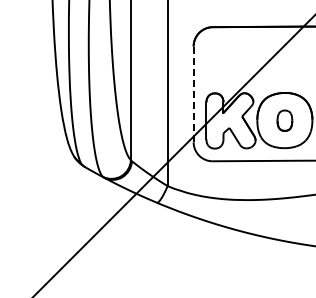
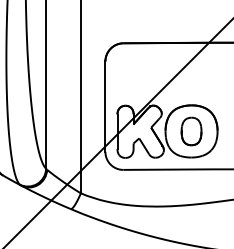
line: (193, 94) -> (105, 106), dashed -> solid
part: (284, 120) -> (191, 131), size x1.43

